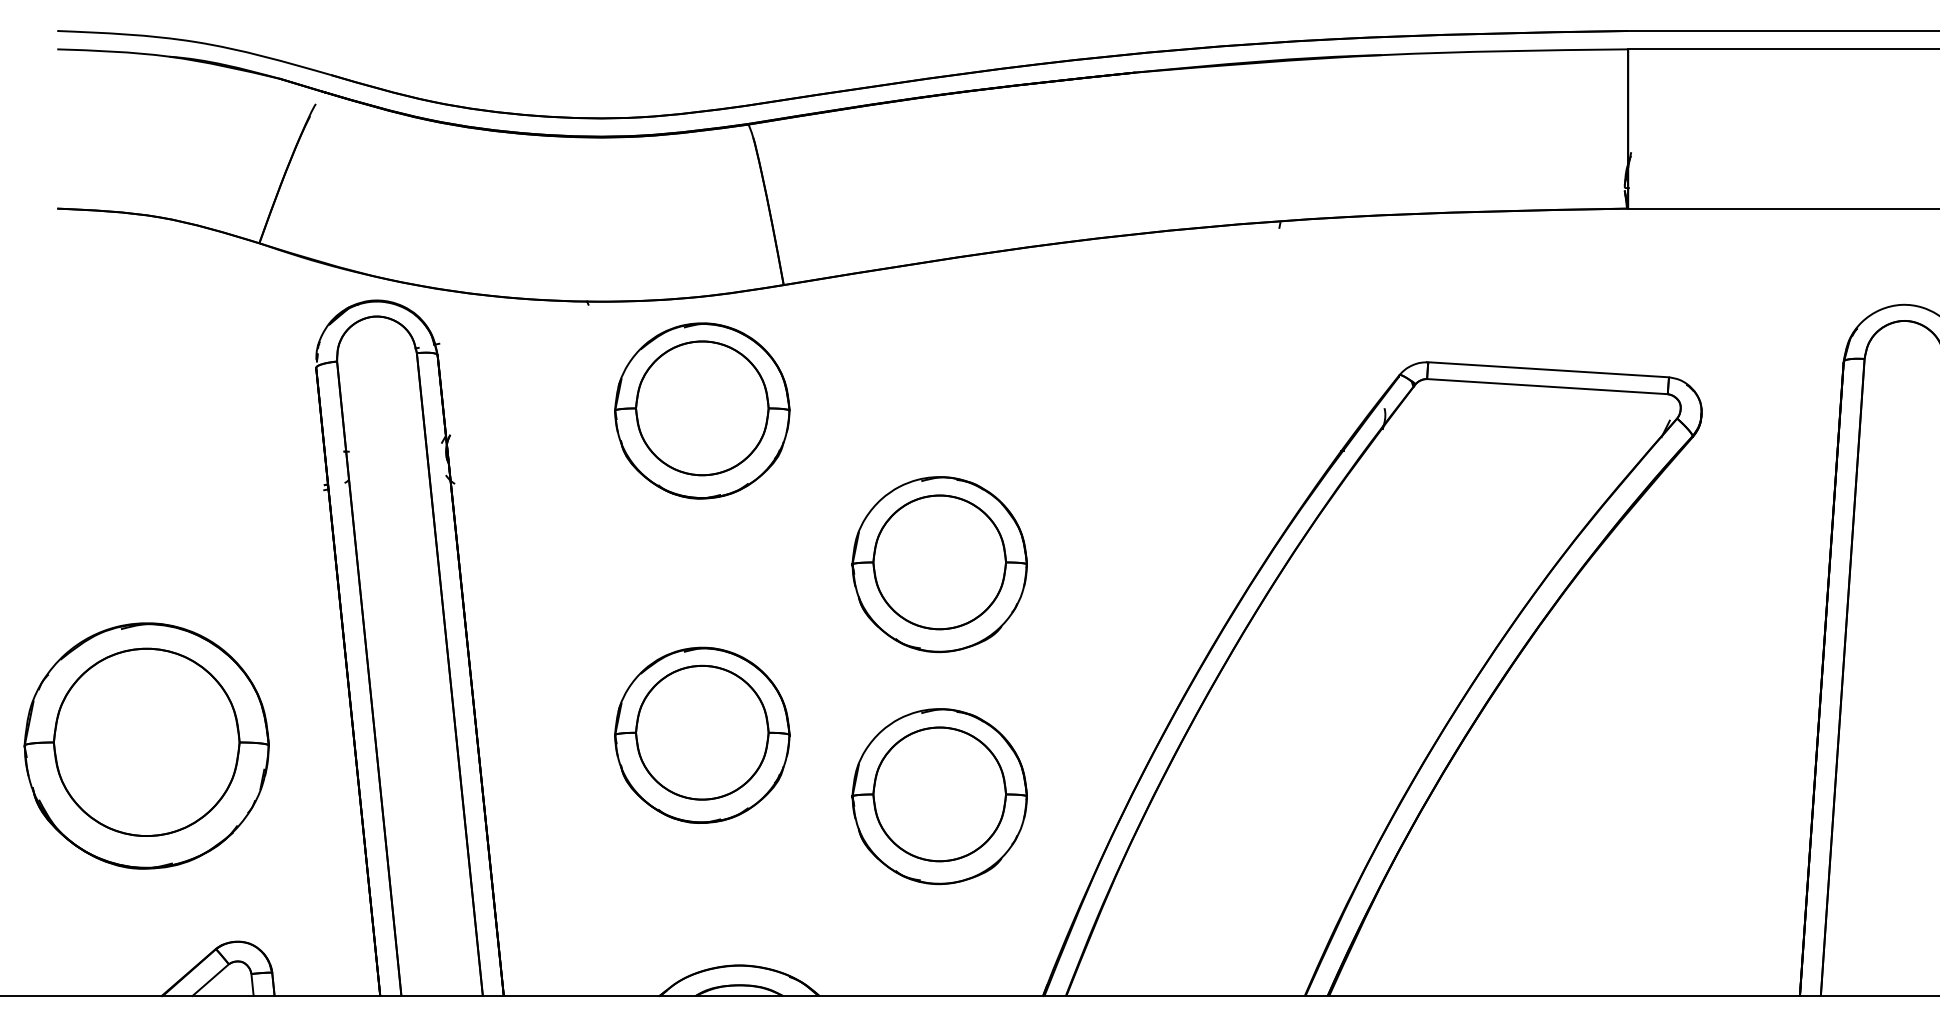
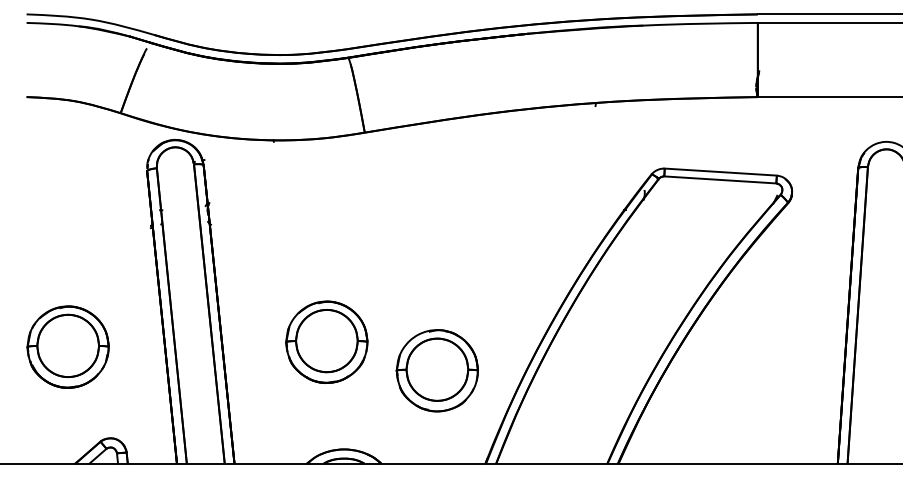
part: (701, 409) -> (326, 190), removed
part: (937, 563) -> (436, 262), removed
part: (145, 744) -> (67, 346), size x0.71

